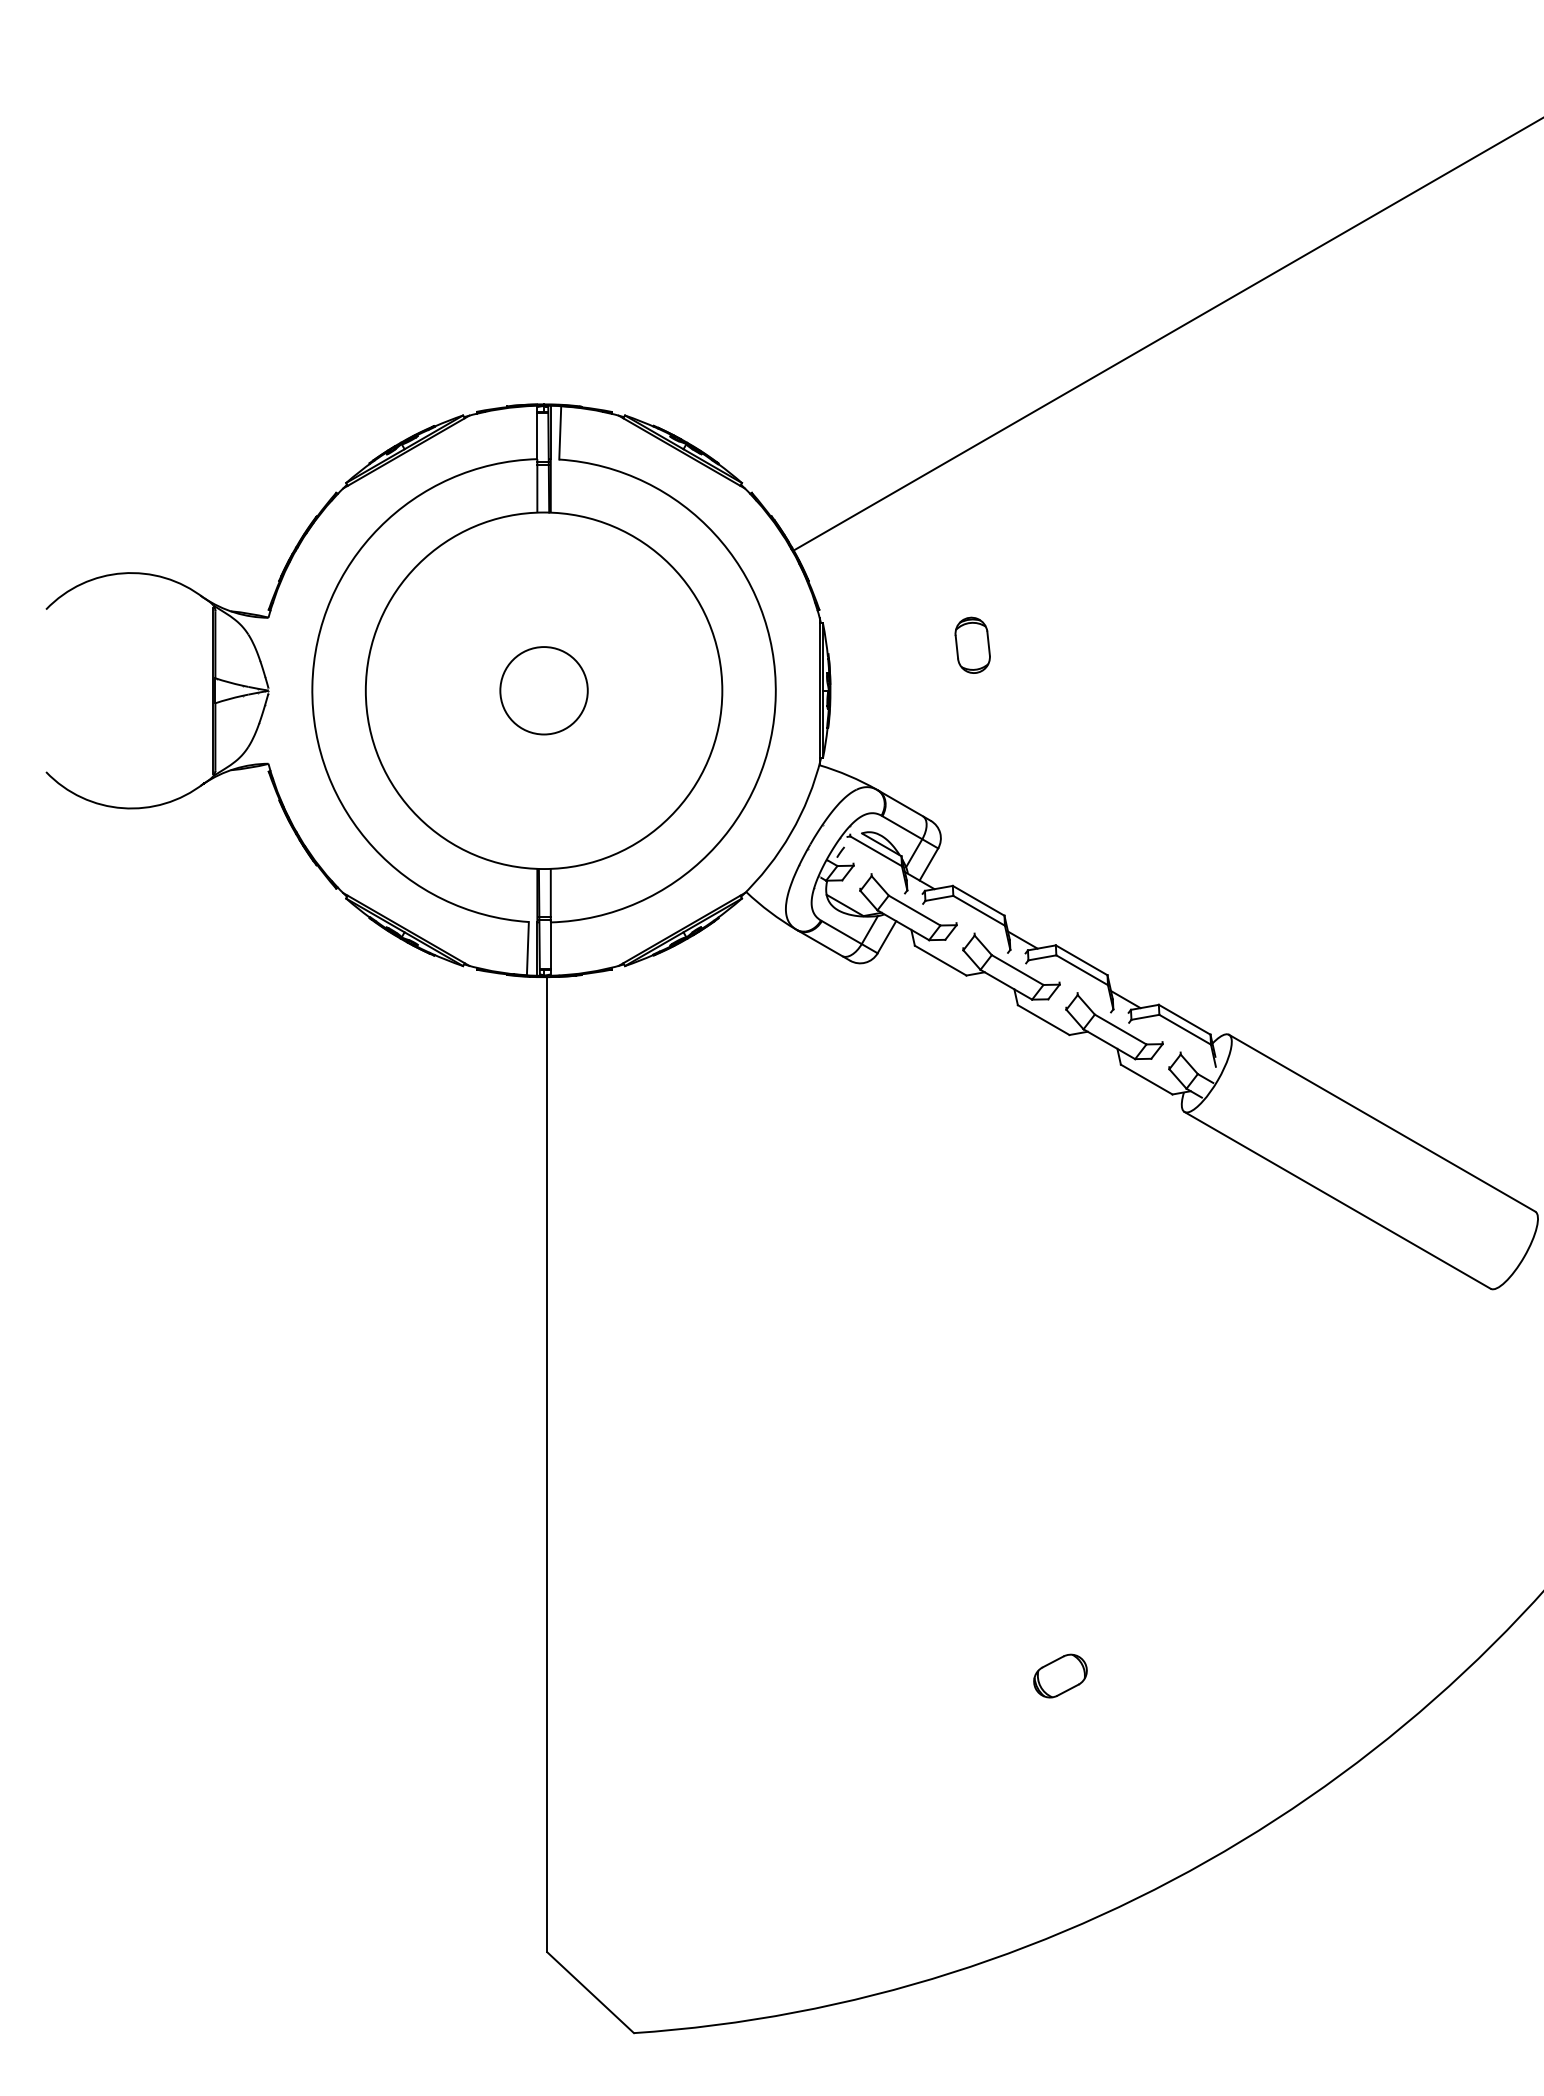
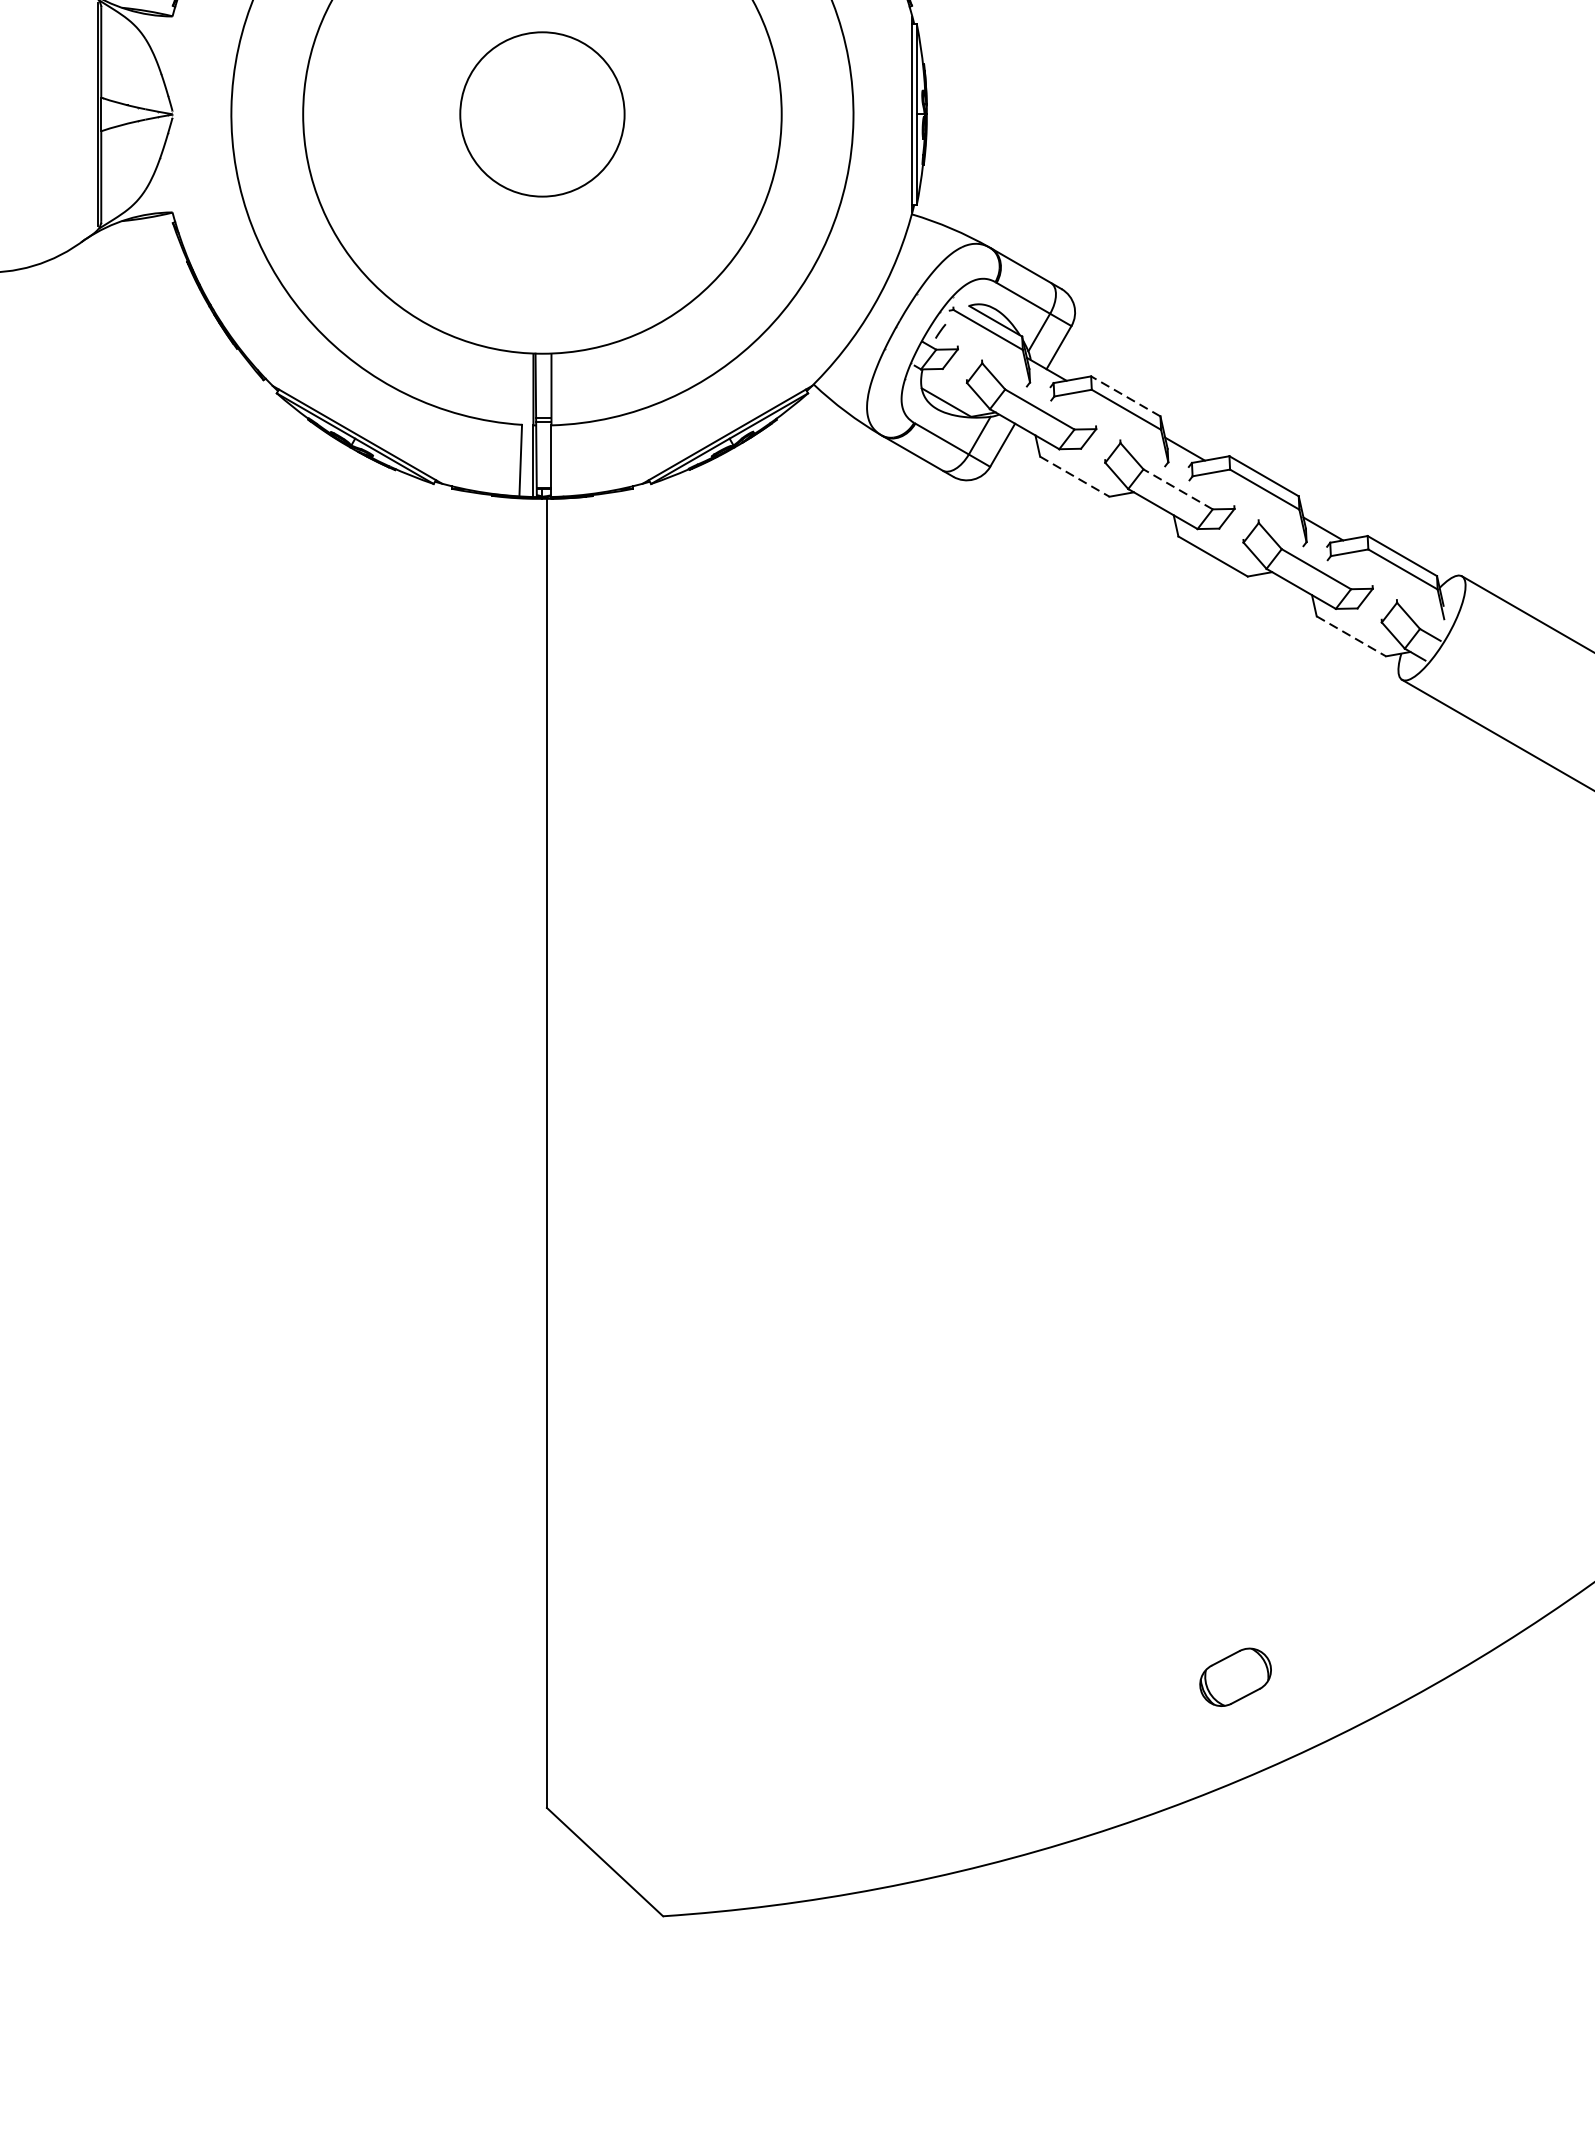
part: (972, 644) -> (1117, 52), removed
circle: (543, 690) -> (541, 114), size x1.4
line: (978, 900) -> (1125, 395), solid -> dashed
line: (940, 960) -> (1074, 476), solid -> dashed
line: (1017, 970) -> (1177, 489), solid -> dashed
line: (1146, 1079) -> (1351, 636), solid -> dashed
part: (1060, 1675) -> (1235, 1676), moved

